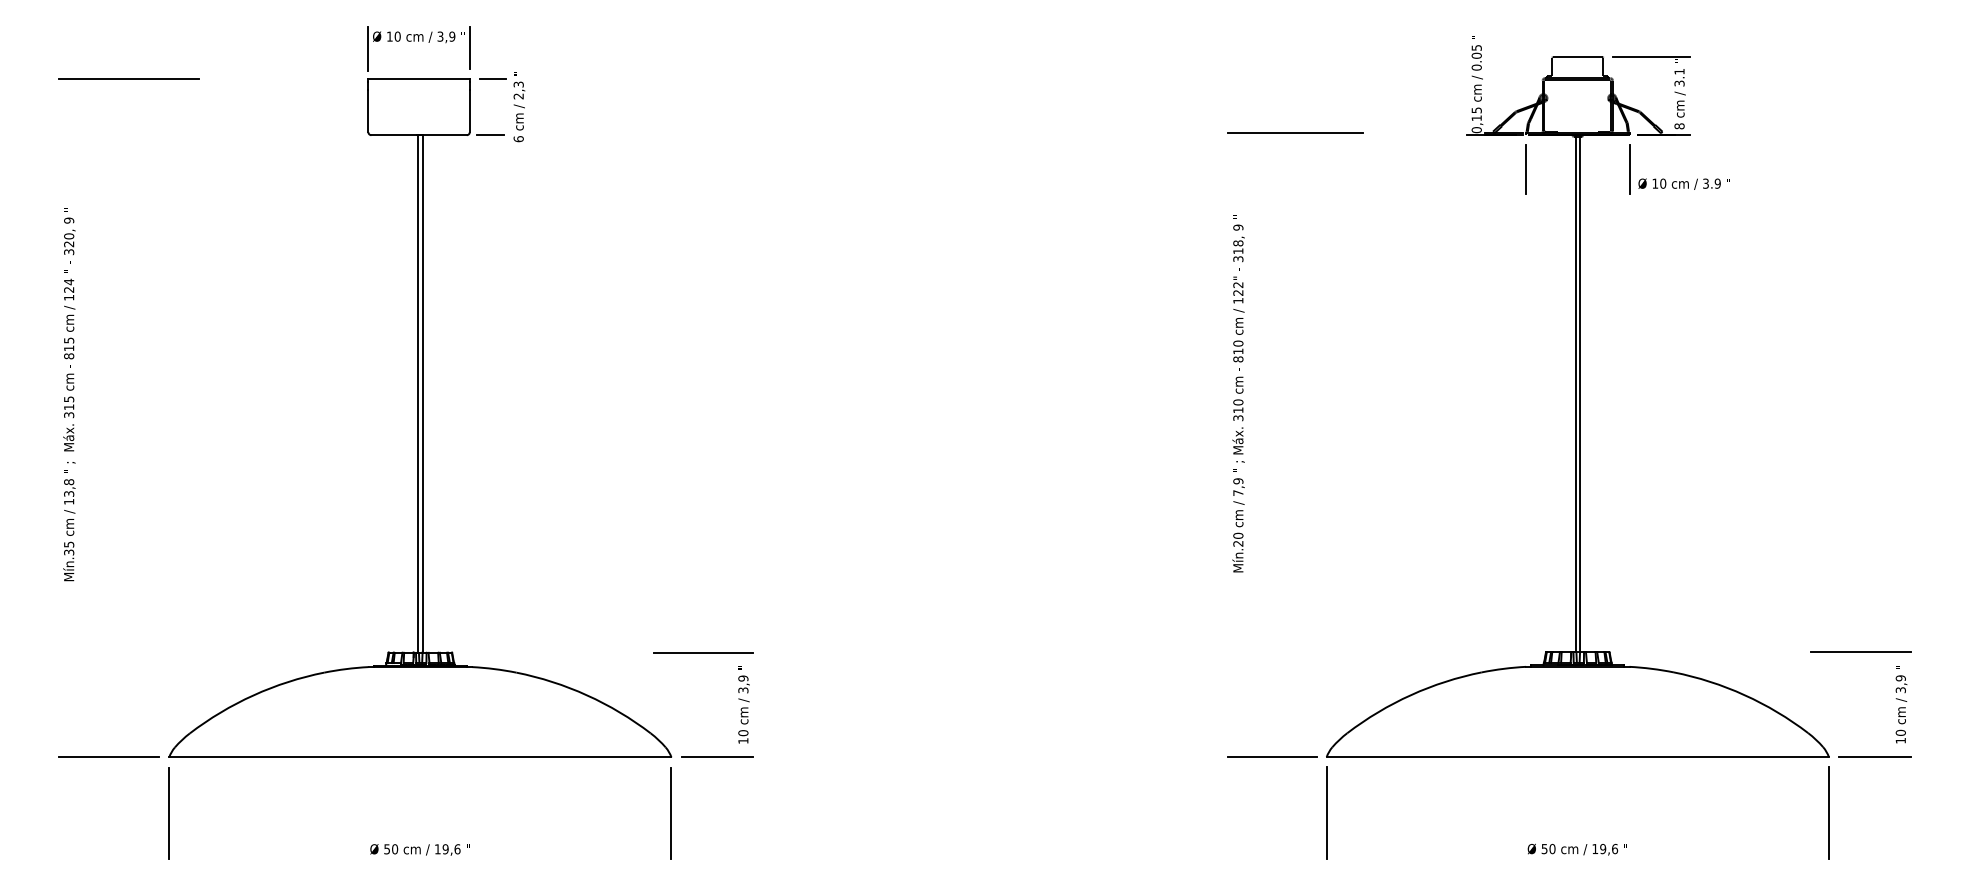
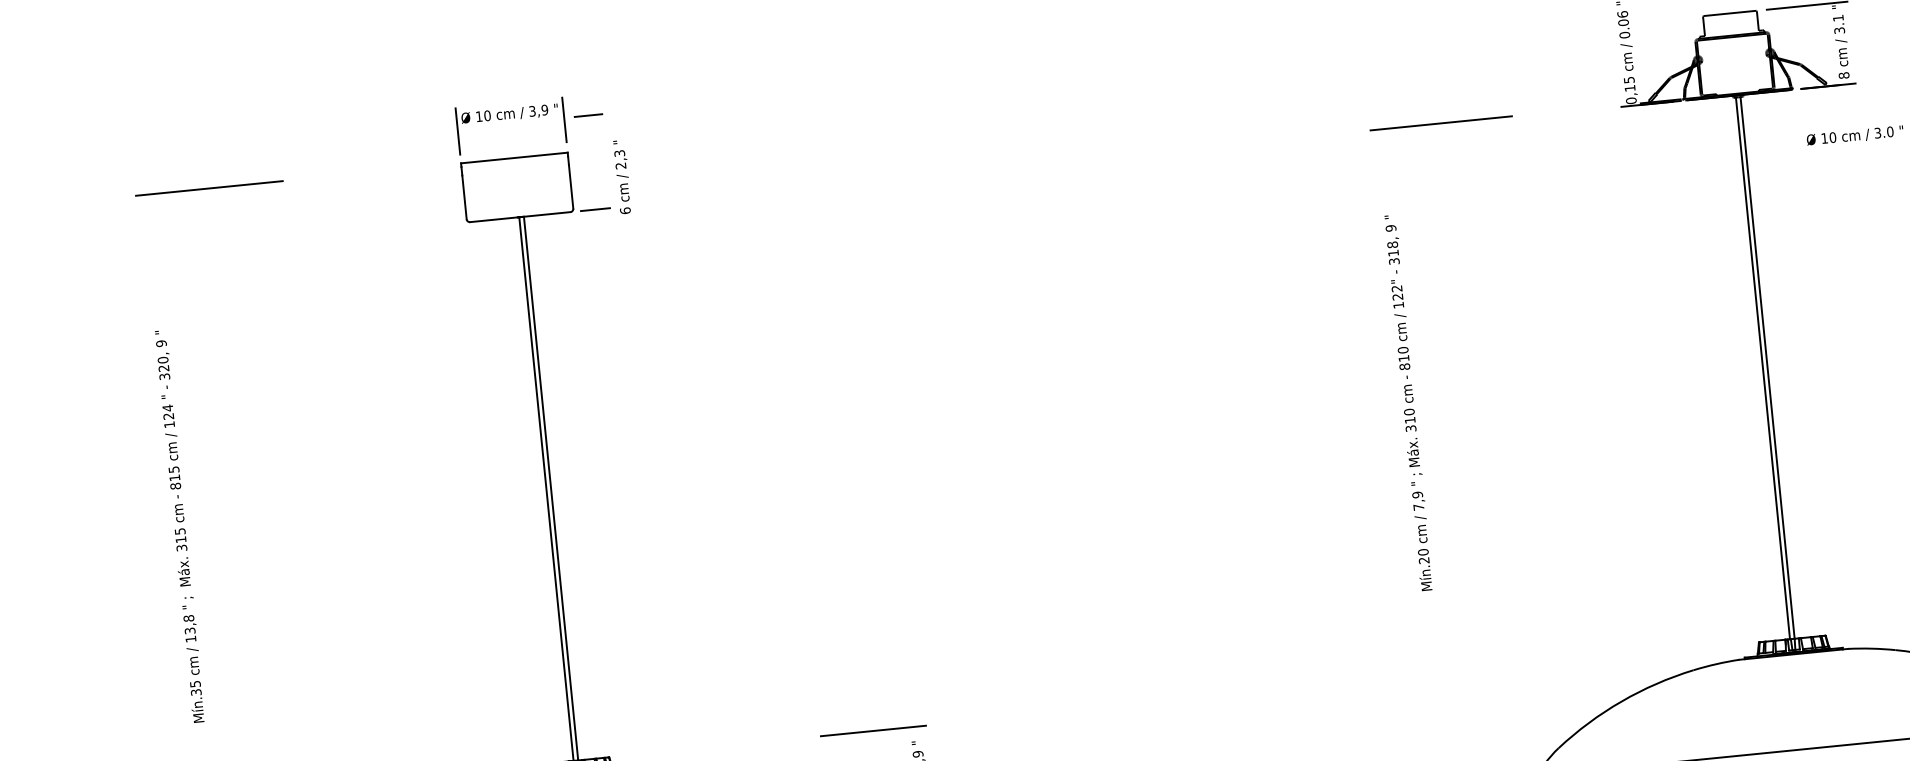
text: (1476, 47) -> (1622, 14), 0.05 -> 0.06
line: (492, 78) -> (588, 115), moved
line: (1525, 168) -> (1686, 136), removed
line: (1629, 168) -> (1795, 125), removed
text: (1717, 183) -> (1889, 131), 3.9 -> 3.0

